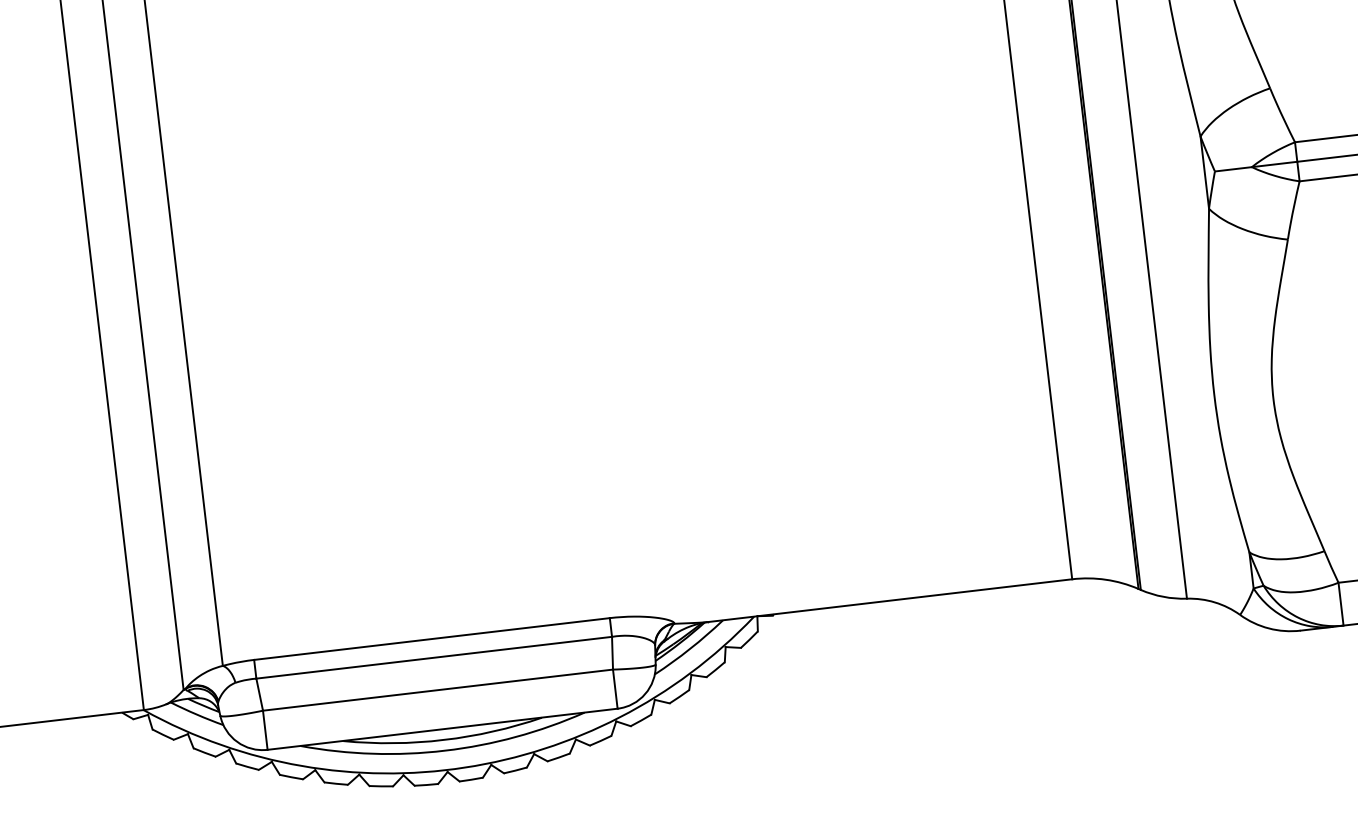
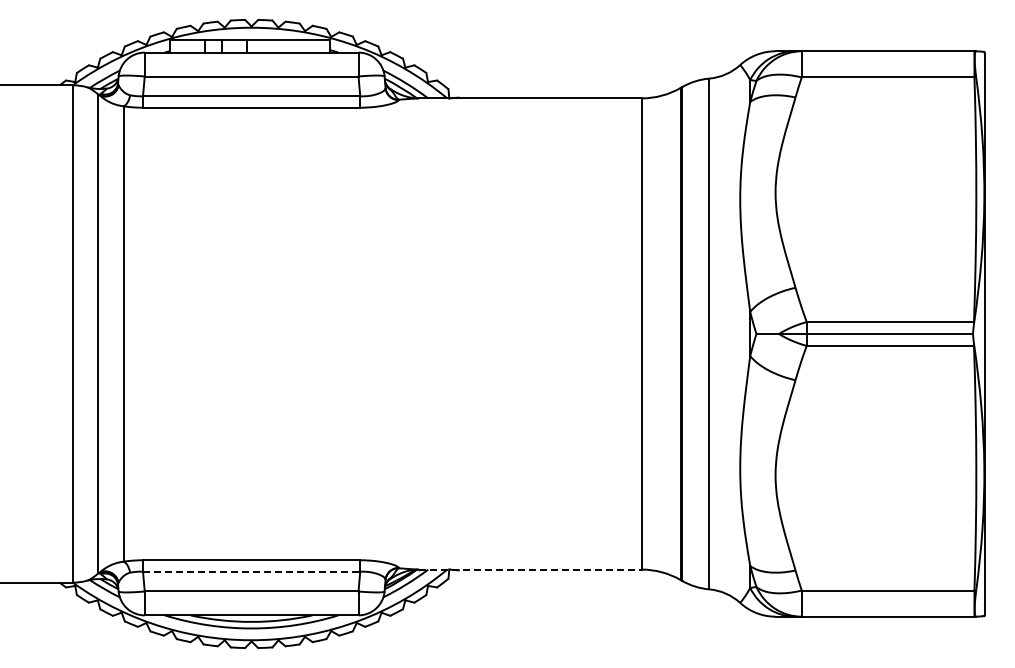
line: (890, 600) -> (530, 569), solid -> dashed
line: (433, 657) -> (251, 571), solid -> dashed

